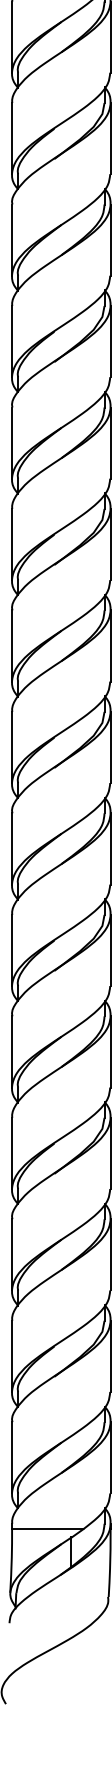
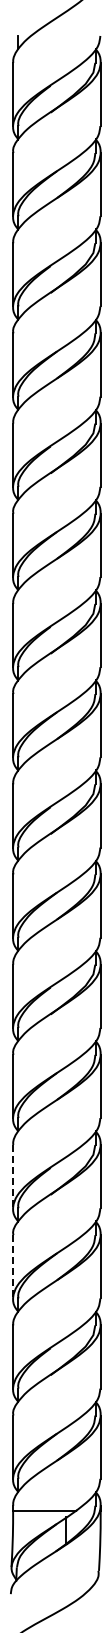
line: (12, 1153) -> (13, 1176), solid -> dashed
line: (12, 1254) -> (13, 1266), solid -> dashed

